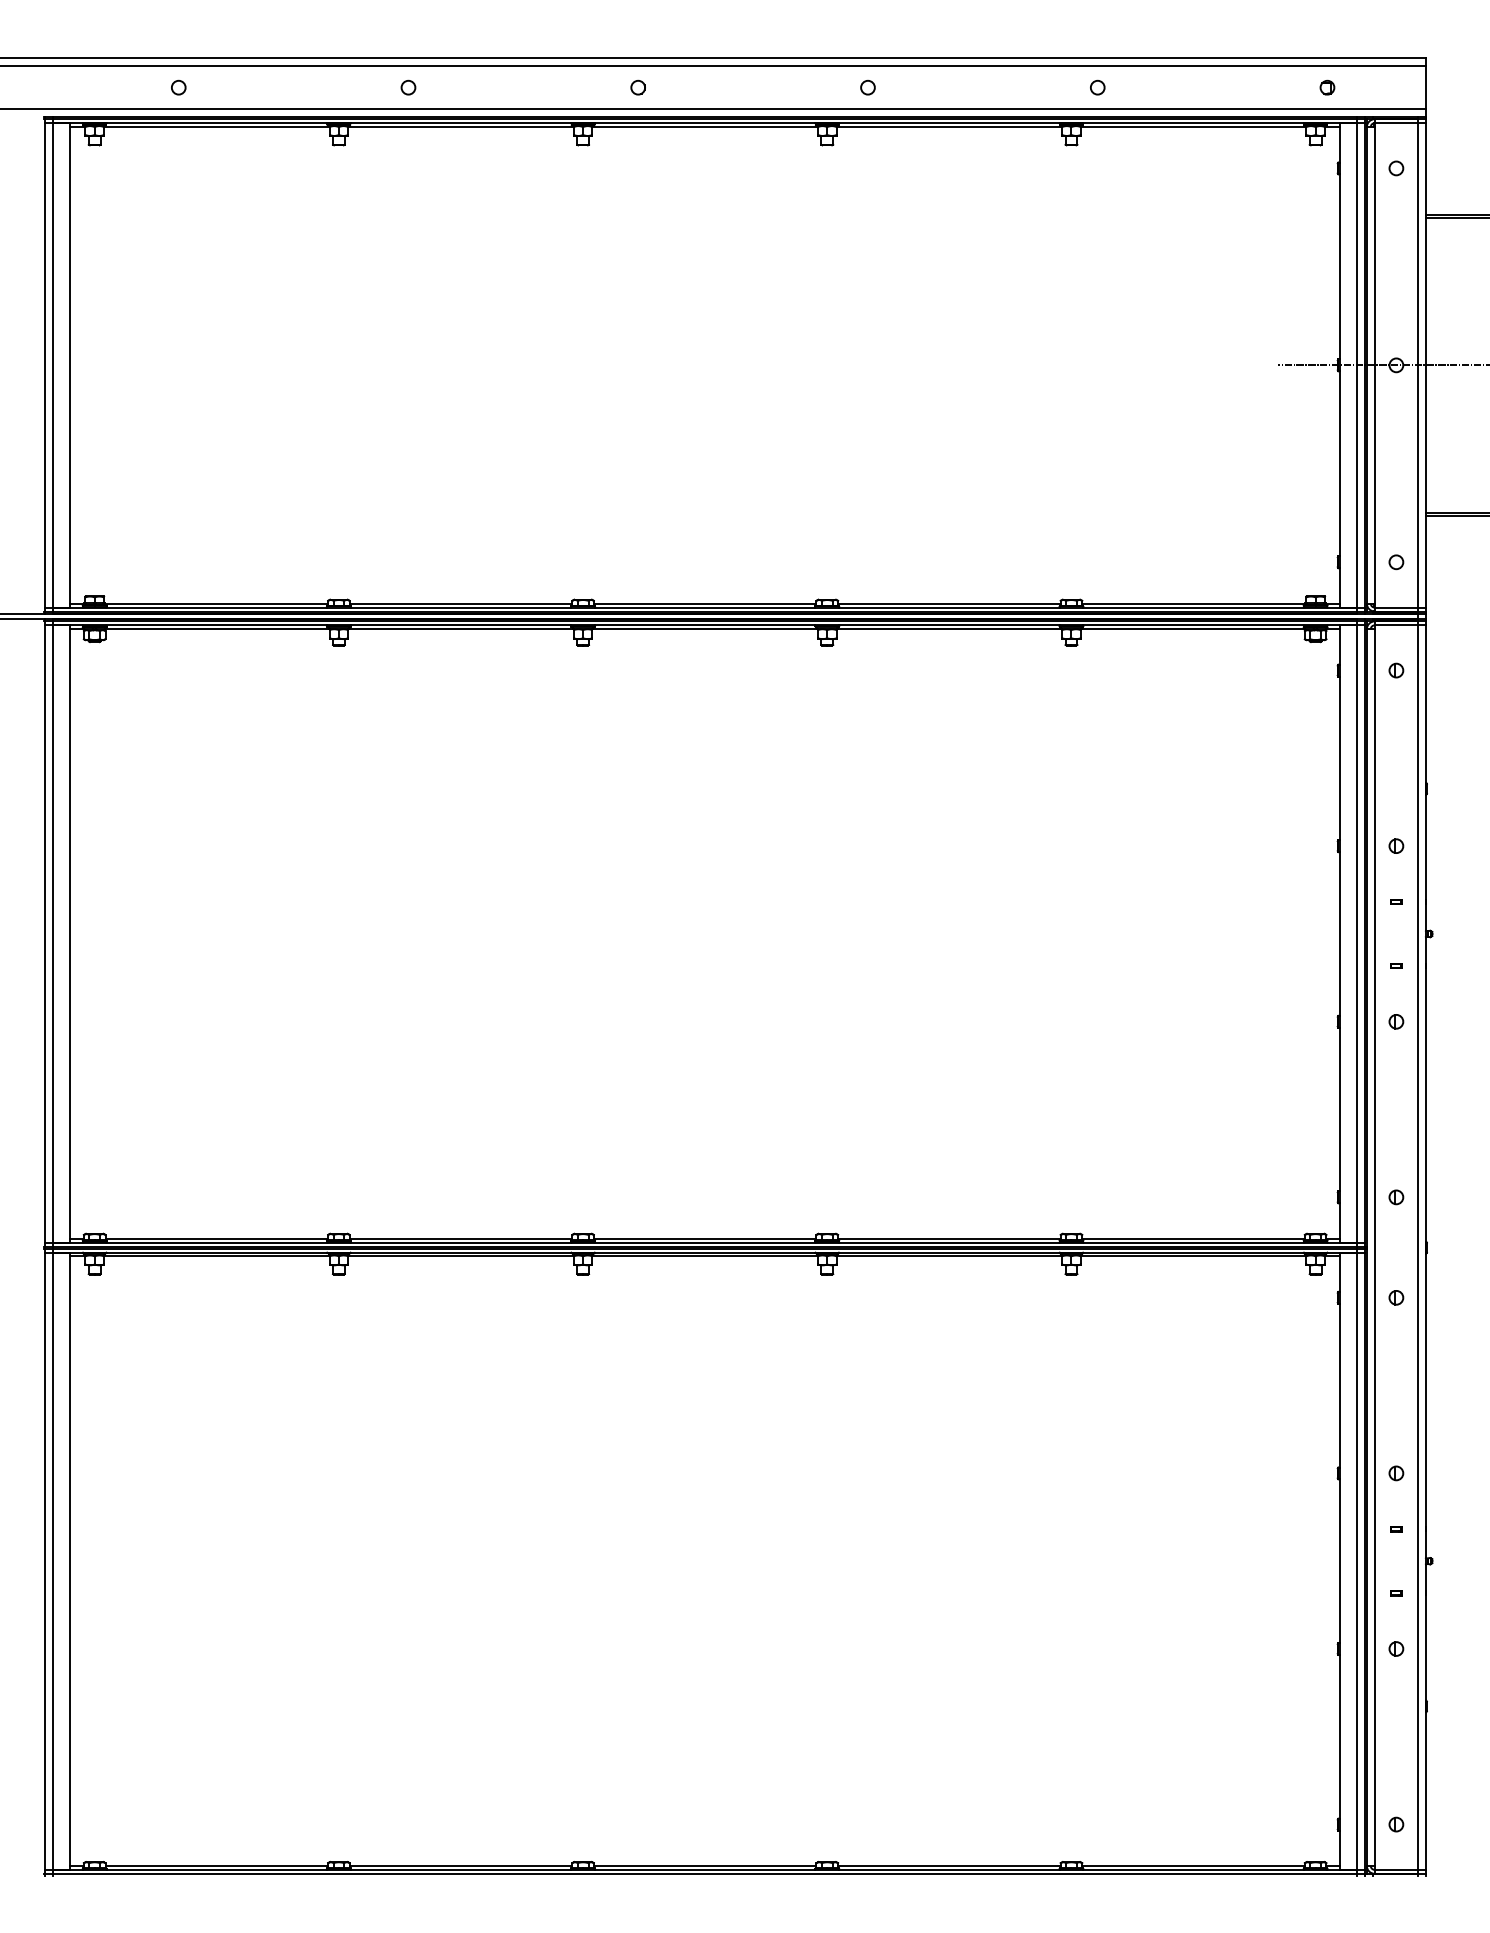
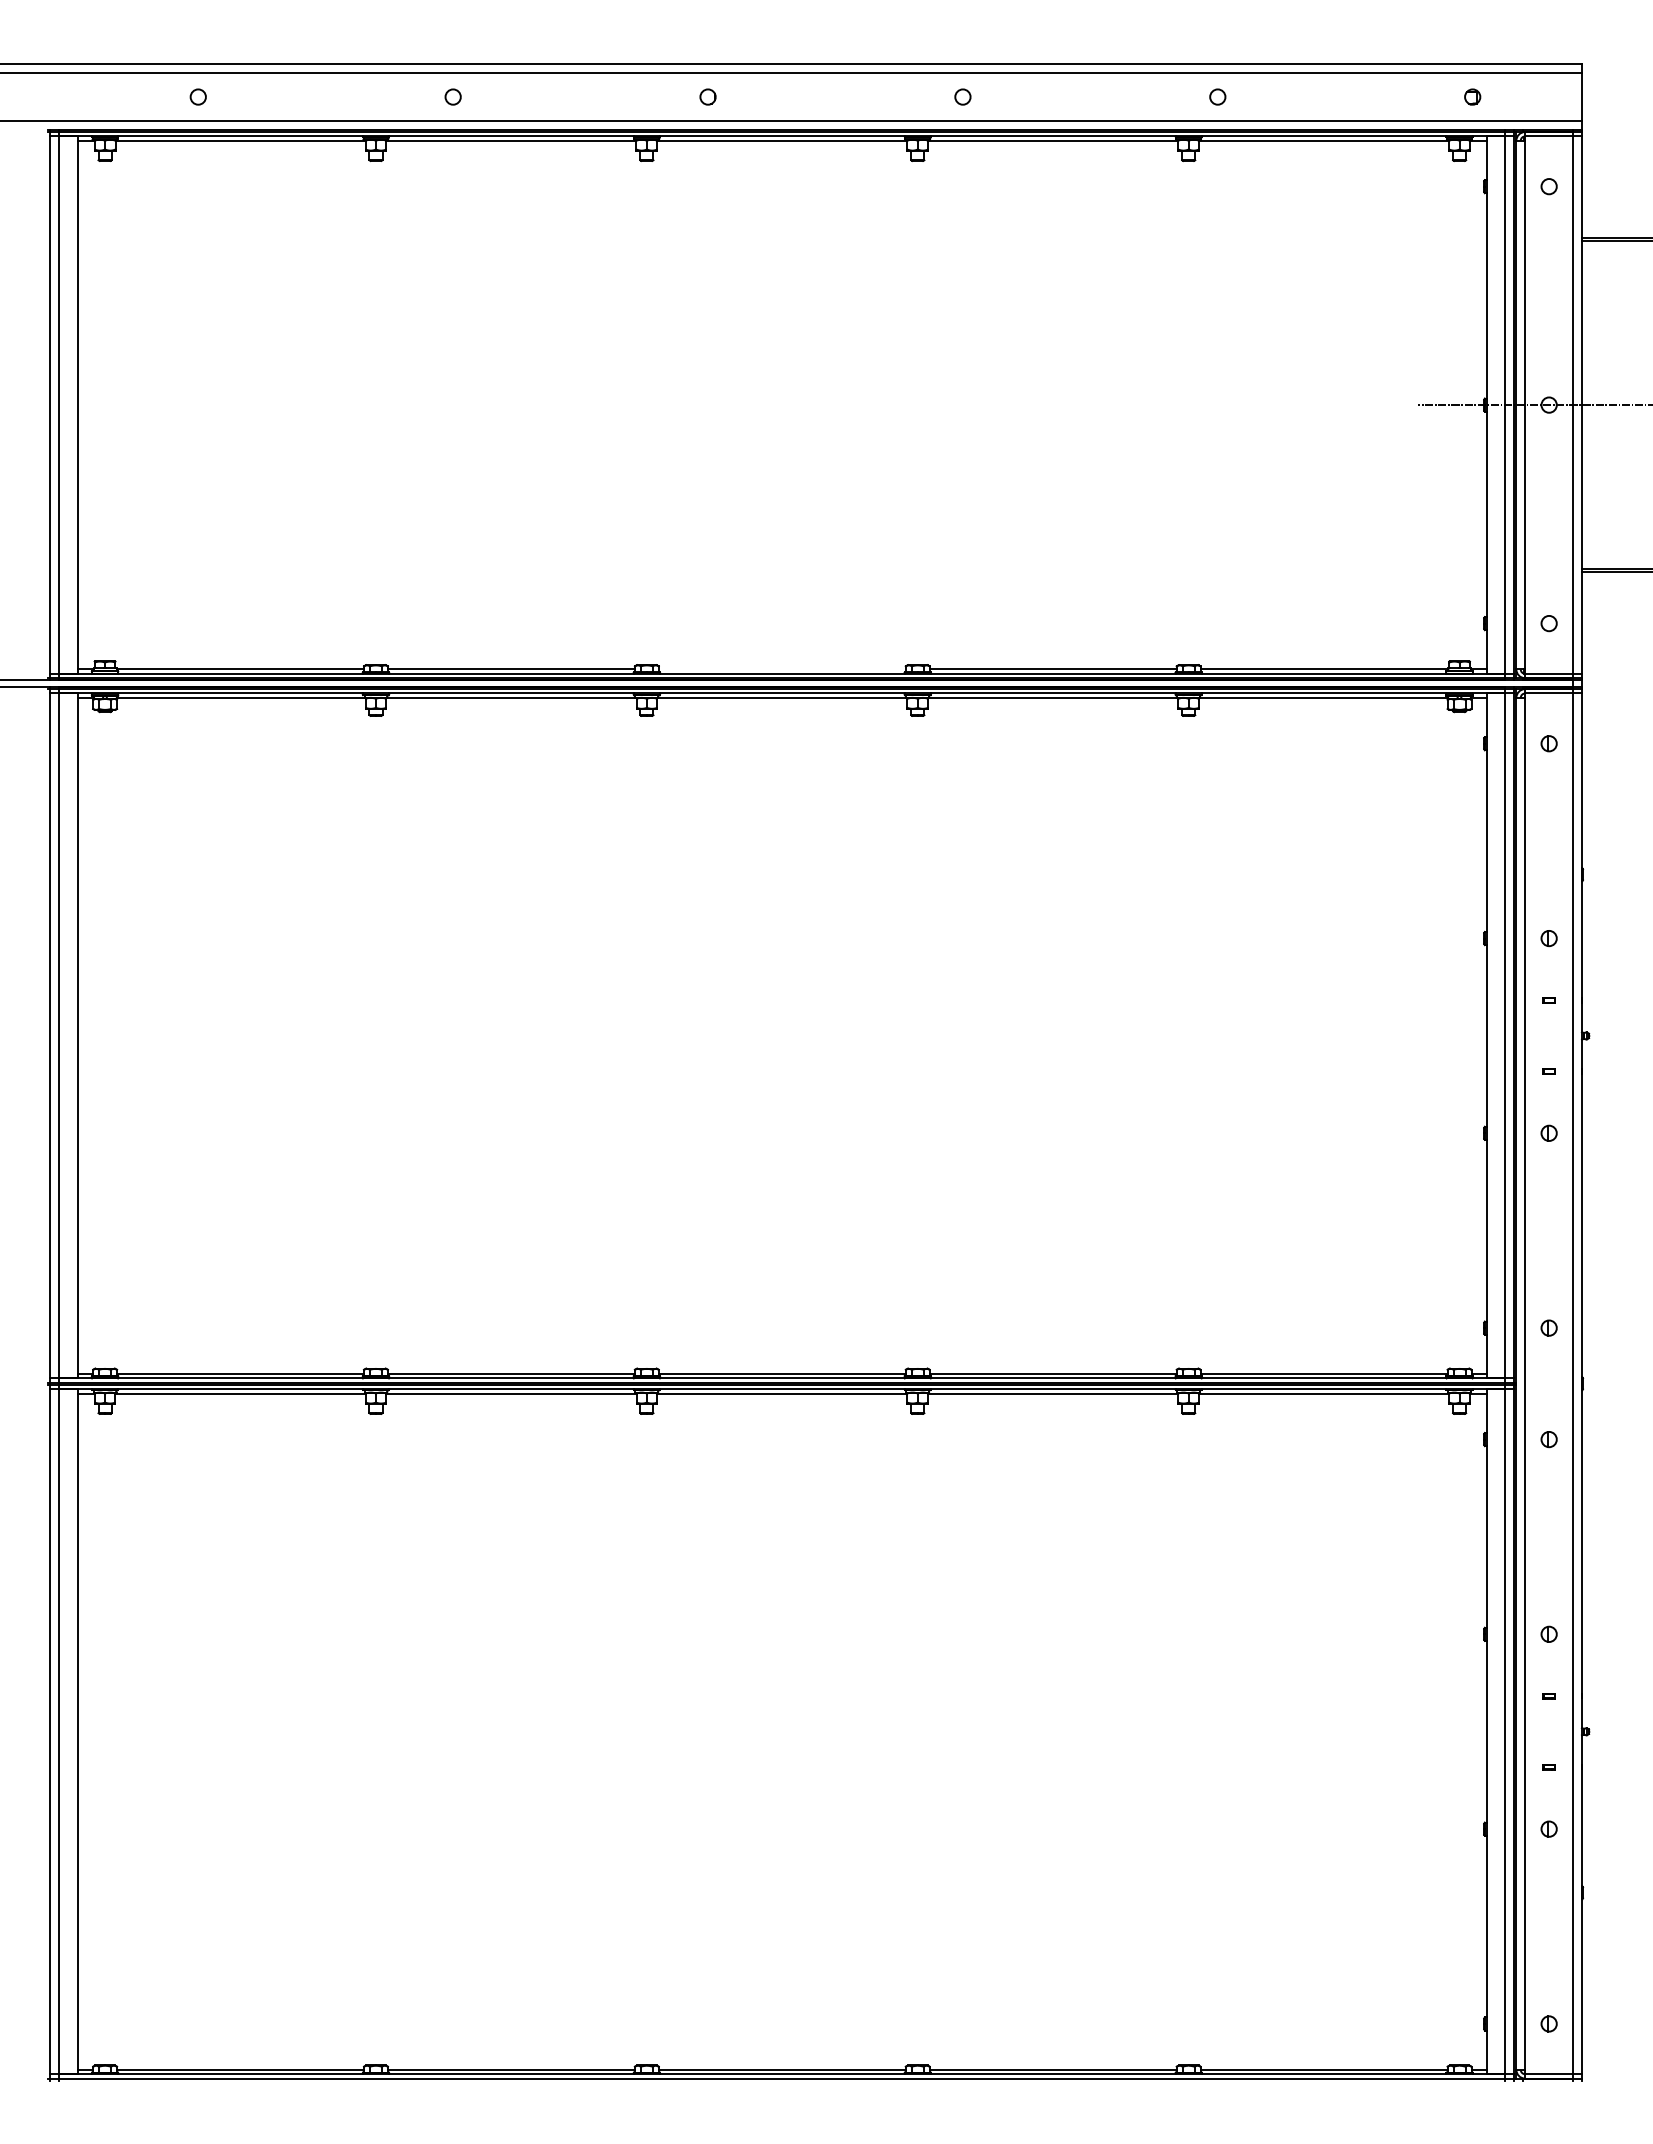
line: (704, 603) -> (781, 669), removed

